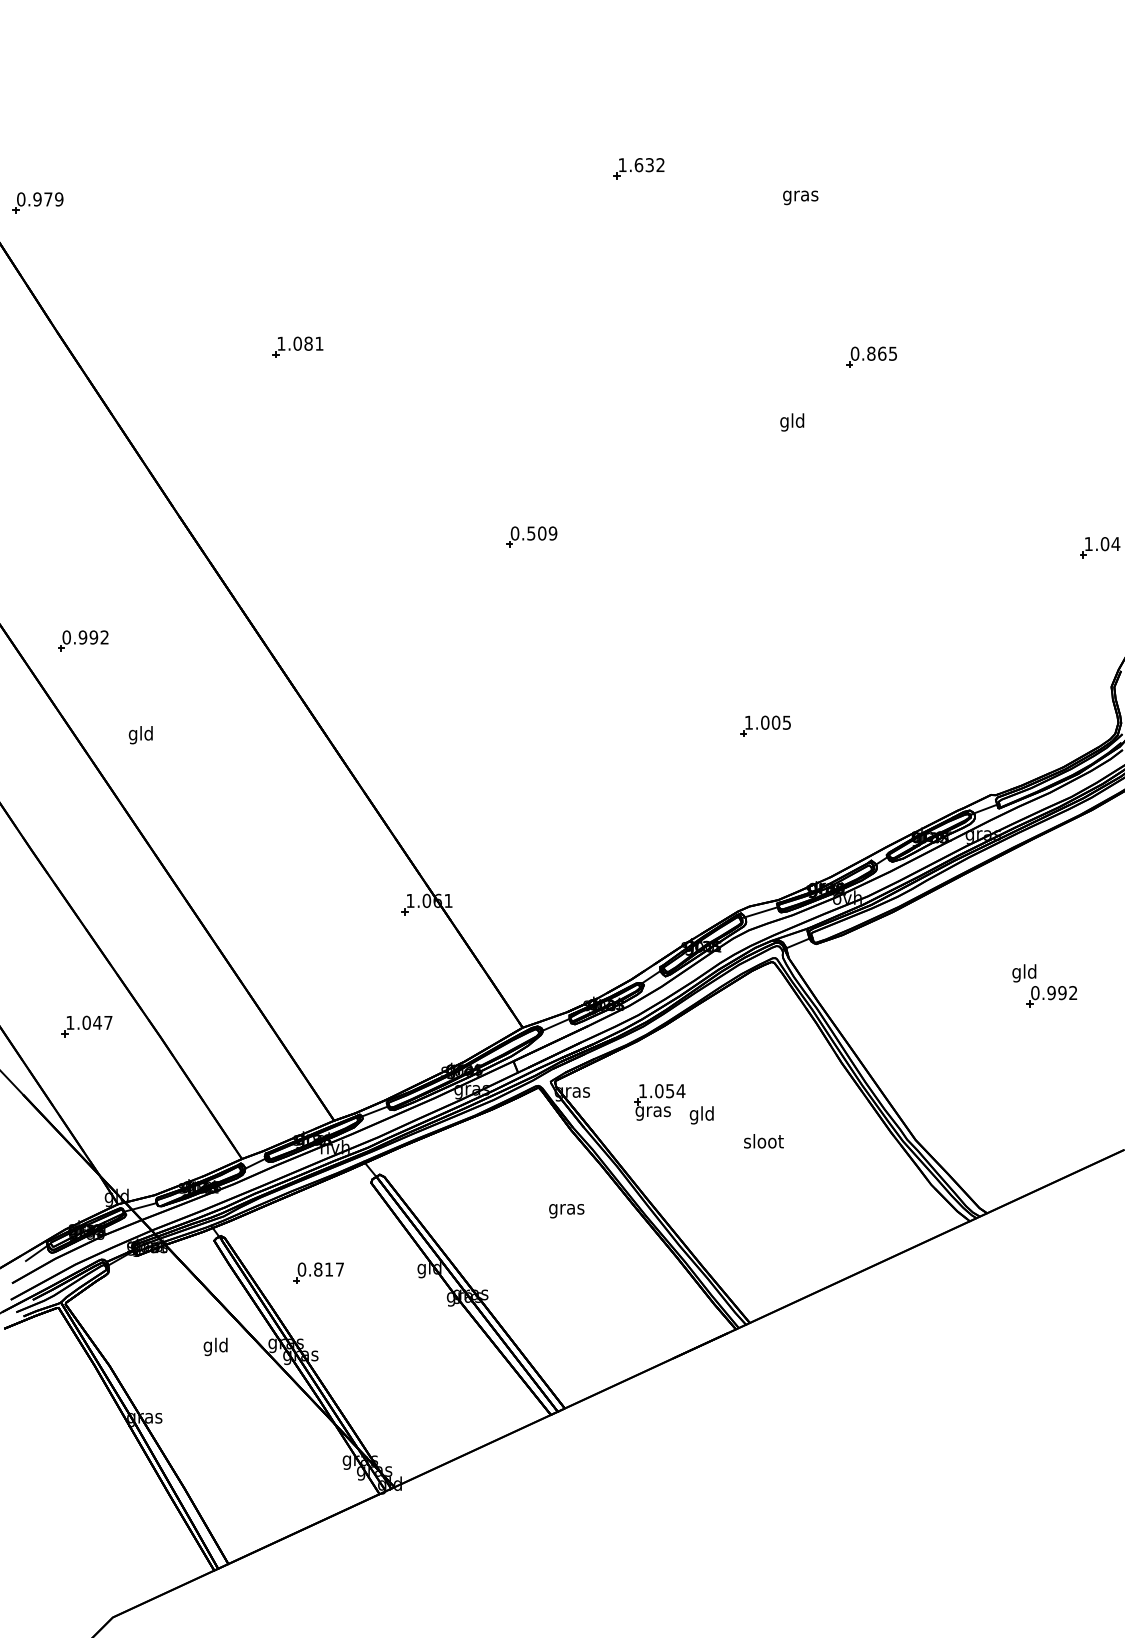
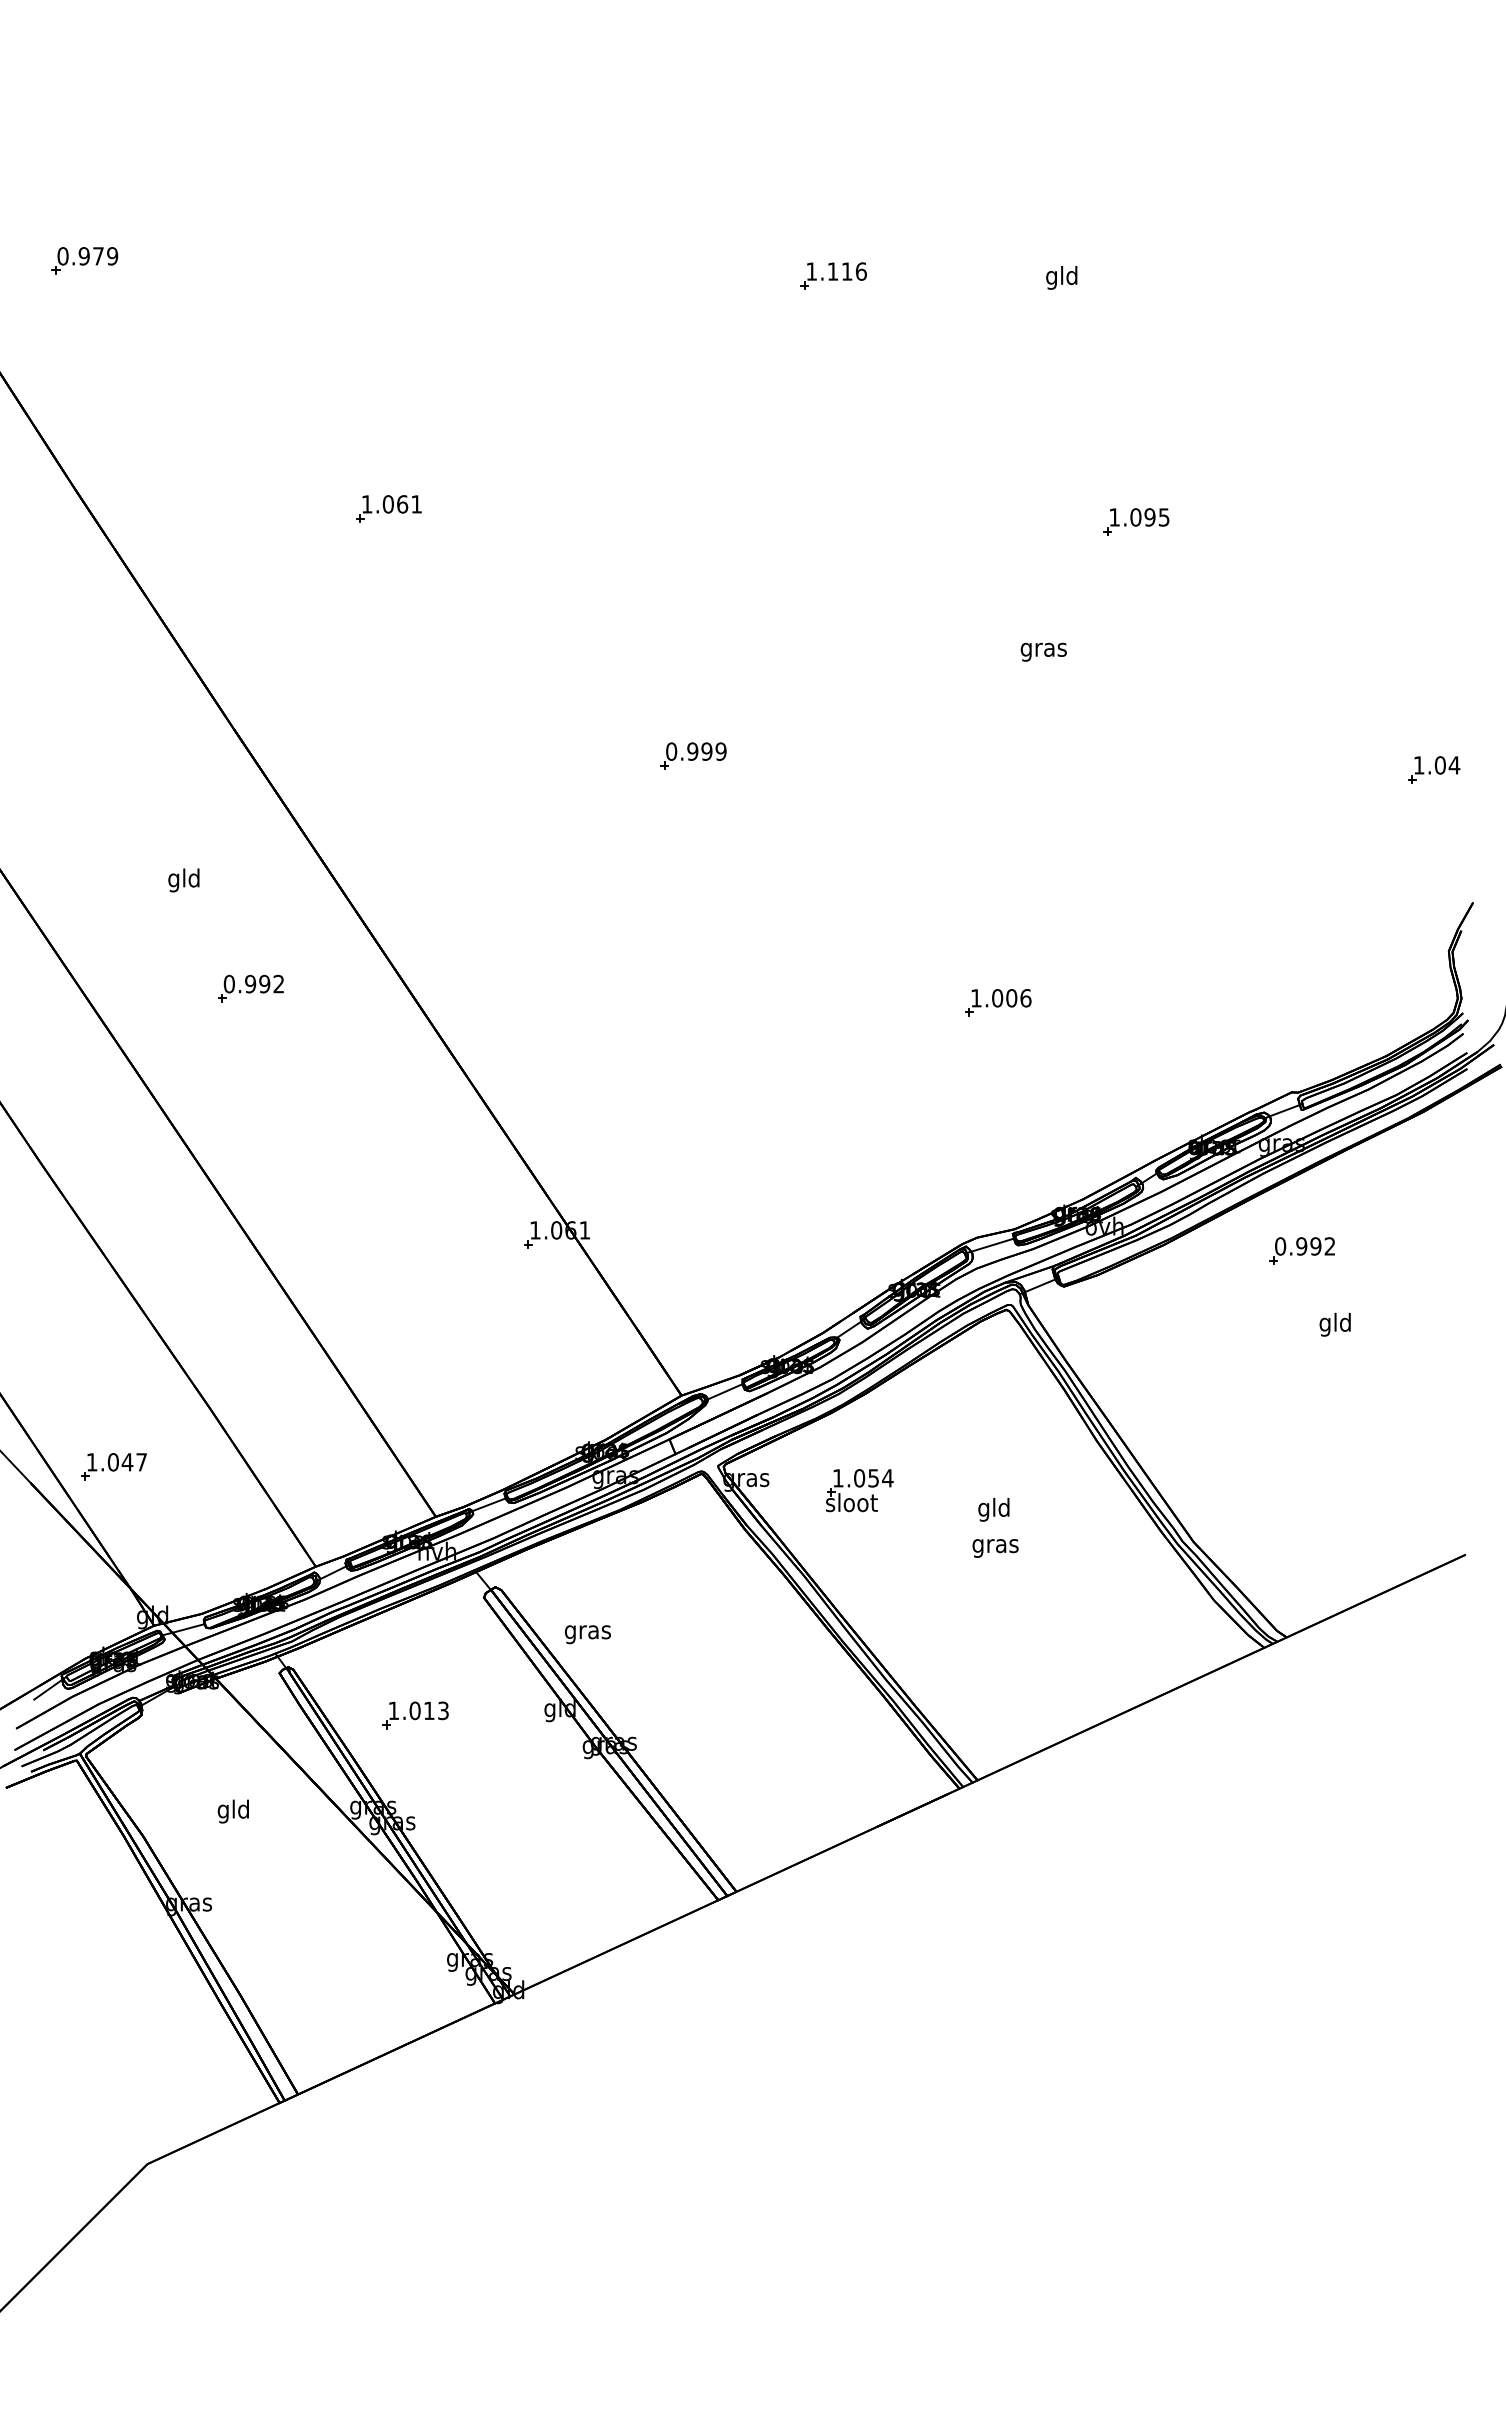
text: (649, 165) -> (846, 271), 1.632 -> 1.116
text: (800, 197) -> (1043, 651), moved
part: (37, 202) -> (84, 260), moved
text: (308, 343) -> (402, 504), 1.081 -> 1.061
text: (868, 353) -> (1132, 517), 0.865 -> 1.095
text: (792, 422) -> (1061, 277), moved
text: (536, 533) -> (699, 751), 0.509 -> 0.999
part: (82, 640) -> (250, 988), moved
text: (786, 722) -> (1025, 998), 1.005 -> 1.006
text: (140, 735) -> (183, 880), moved
part: (1051, 996) -> (1301, 1250), moved
part: (86, 1026) -> (113, 1466), moved
text: (653, 1111) -> (851, 1504), gras -> sloot
text: (701, 1115) -> (993, 1509), moved
text: (763, 1142) -> (995, 1545), sloot -> gras
text: (566, 1211) -> (587, 1634), moved
text: (320, 1269) -> (418, 1710), 0.817 -> 1.013
text: (214, 1346) -> (232, 1811), moved

